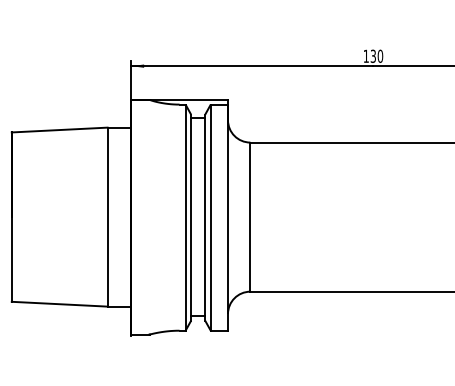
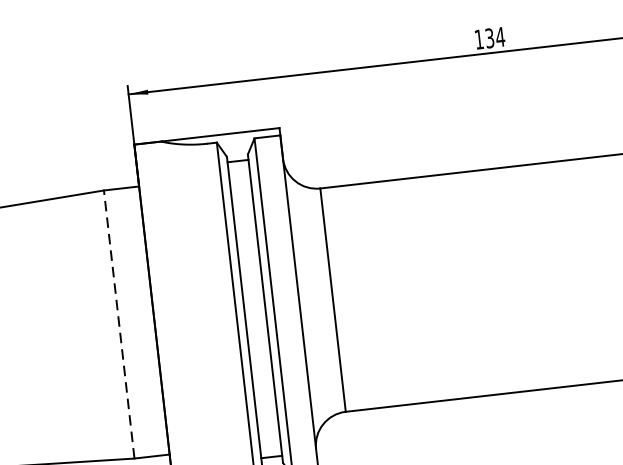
text: (380, 55) -> (500, 35), 130 -> 134
line: (107, 216) -> (118, 323), solid -> dashed

